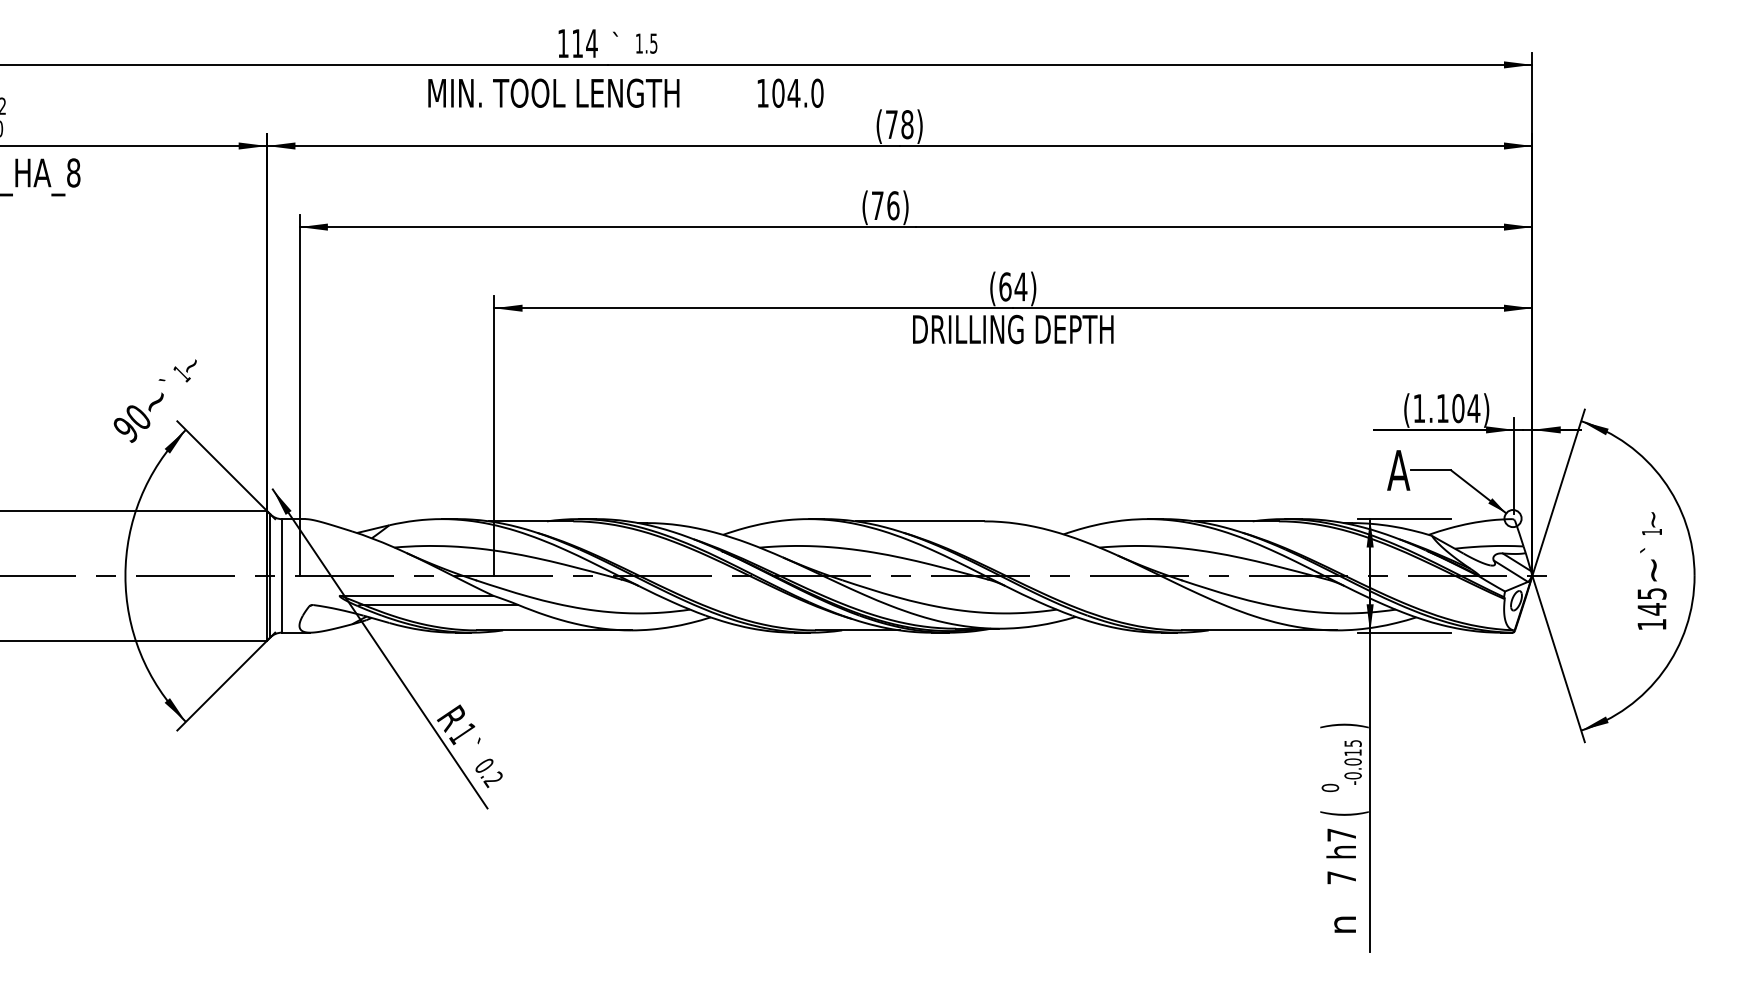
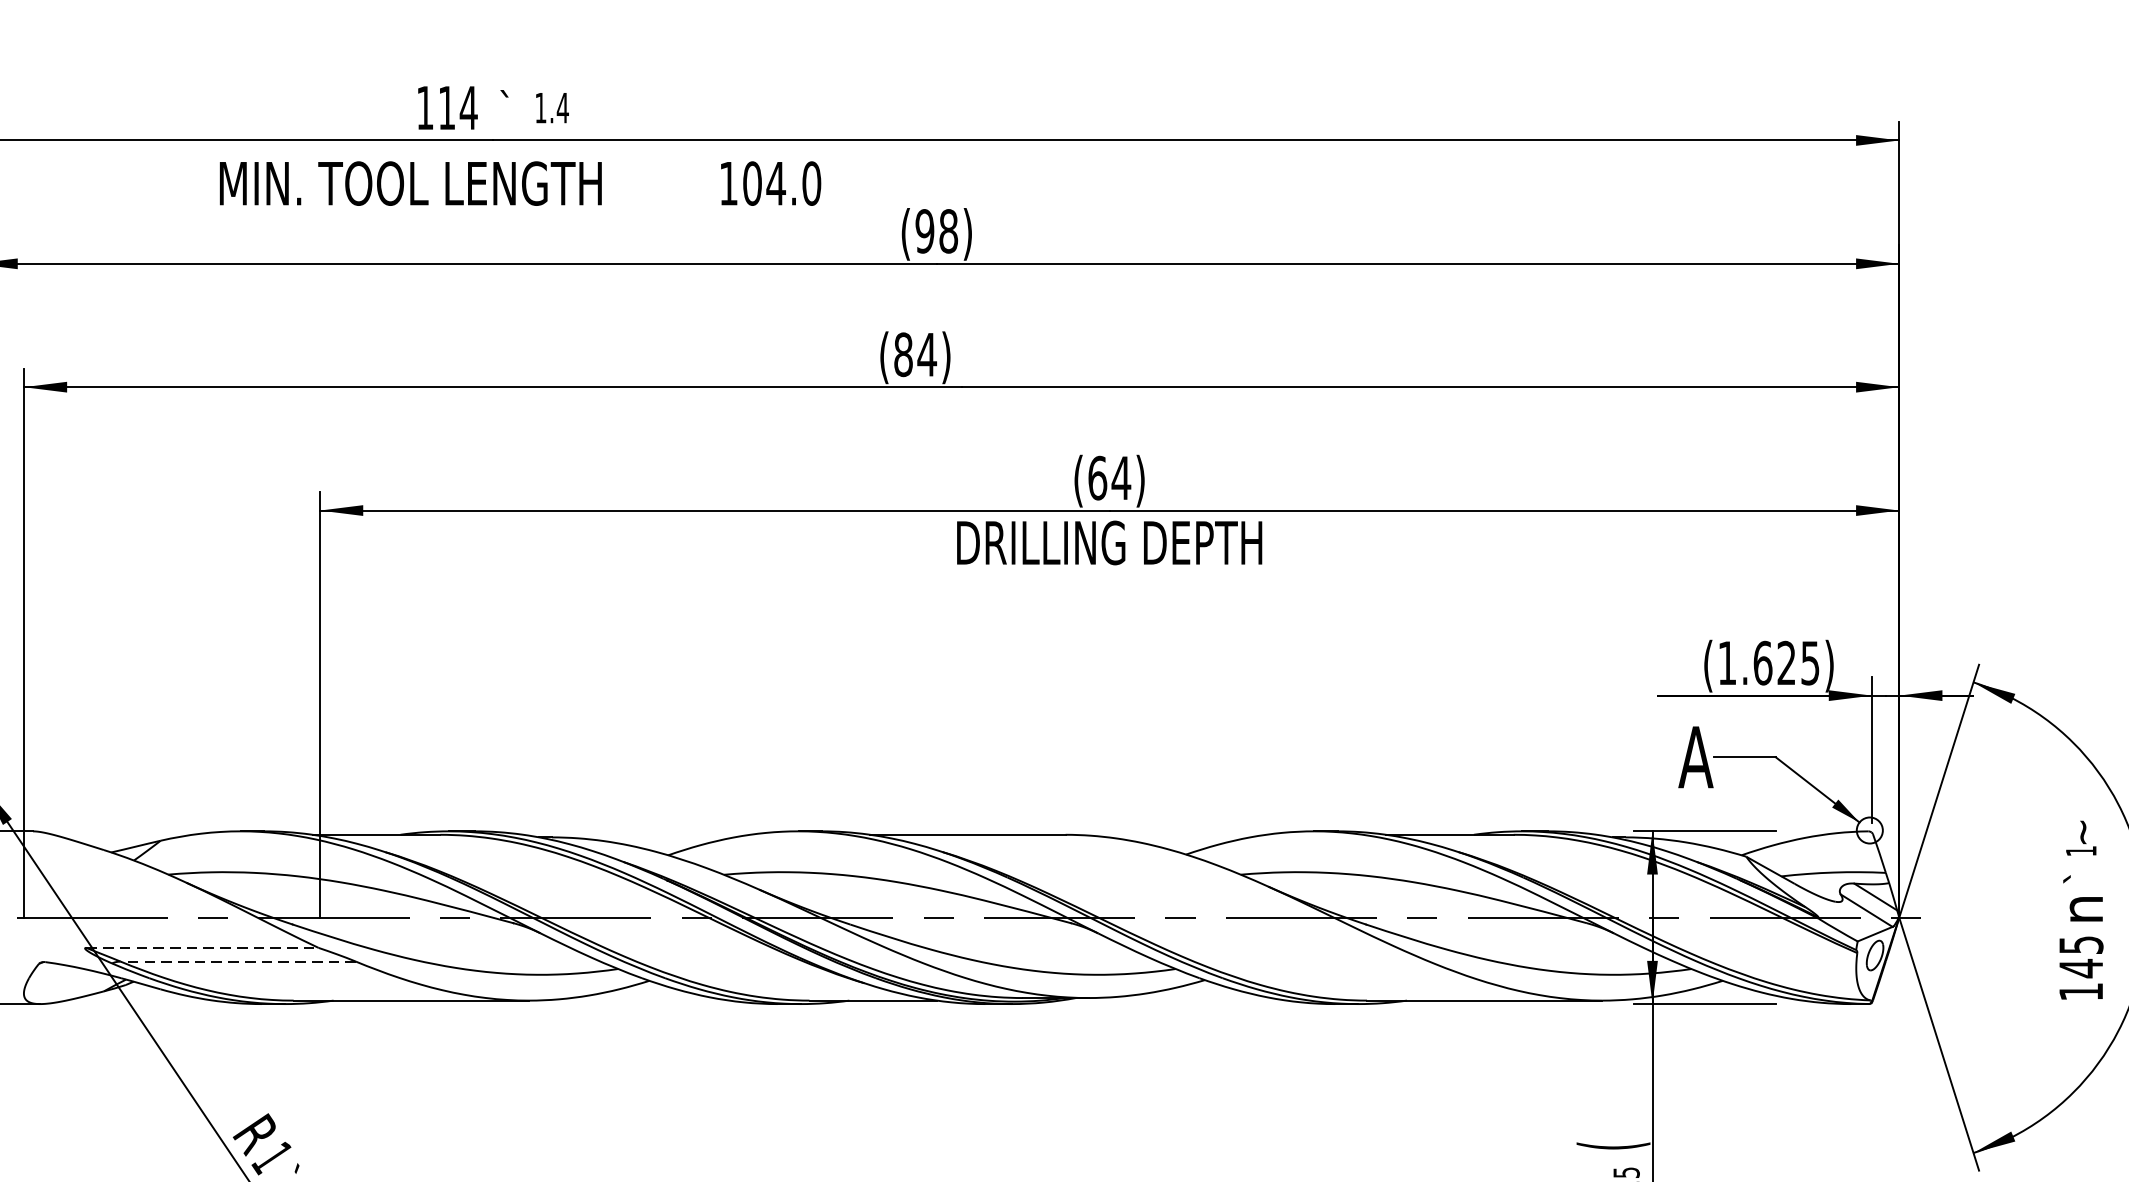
text: (653, 43) -> (562, 107), 1.5 -> 1.4
text: (891, 124) -> (924, 231), (78) -> (98)
text: (885, 205) -> (915, 354), (76) -> (84)
text: (1458, 408) -> (1786, 663), (1.104) -> (1.625)
text: (1655, 570) -> (2086, 909), ~ -> n
line: (417, 595) -> (203, 947), solid -> dashed
line: (439, 604) -> (236, 961), solid -> dashed
text: (1344, 725) -> (1613, 1145), ) -> (

